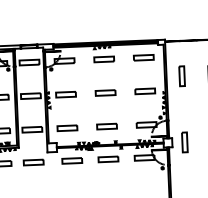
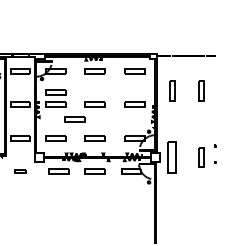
part: (65, 82) -> (55, 92), added
part: (85, 108) -> (74, 119), added
part: (184, 142) -> (172, 157), size x1.6
part: (33, 162) -> (20, 171), size x0.6

